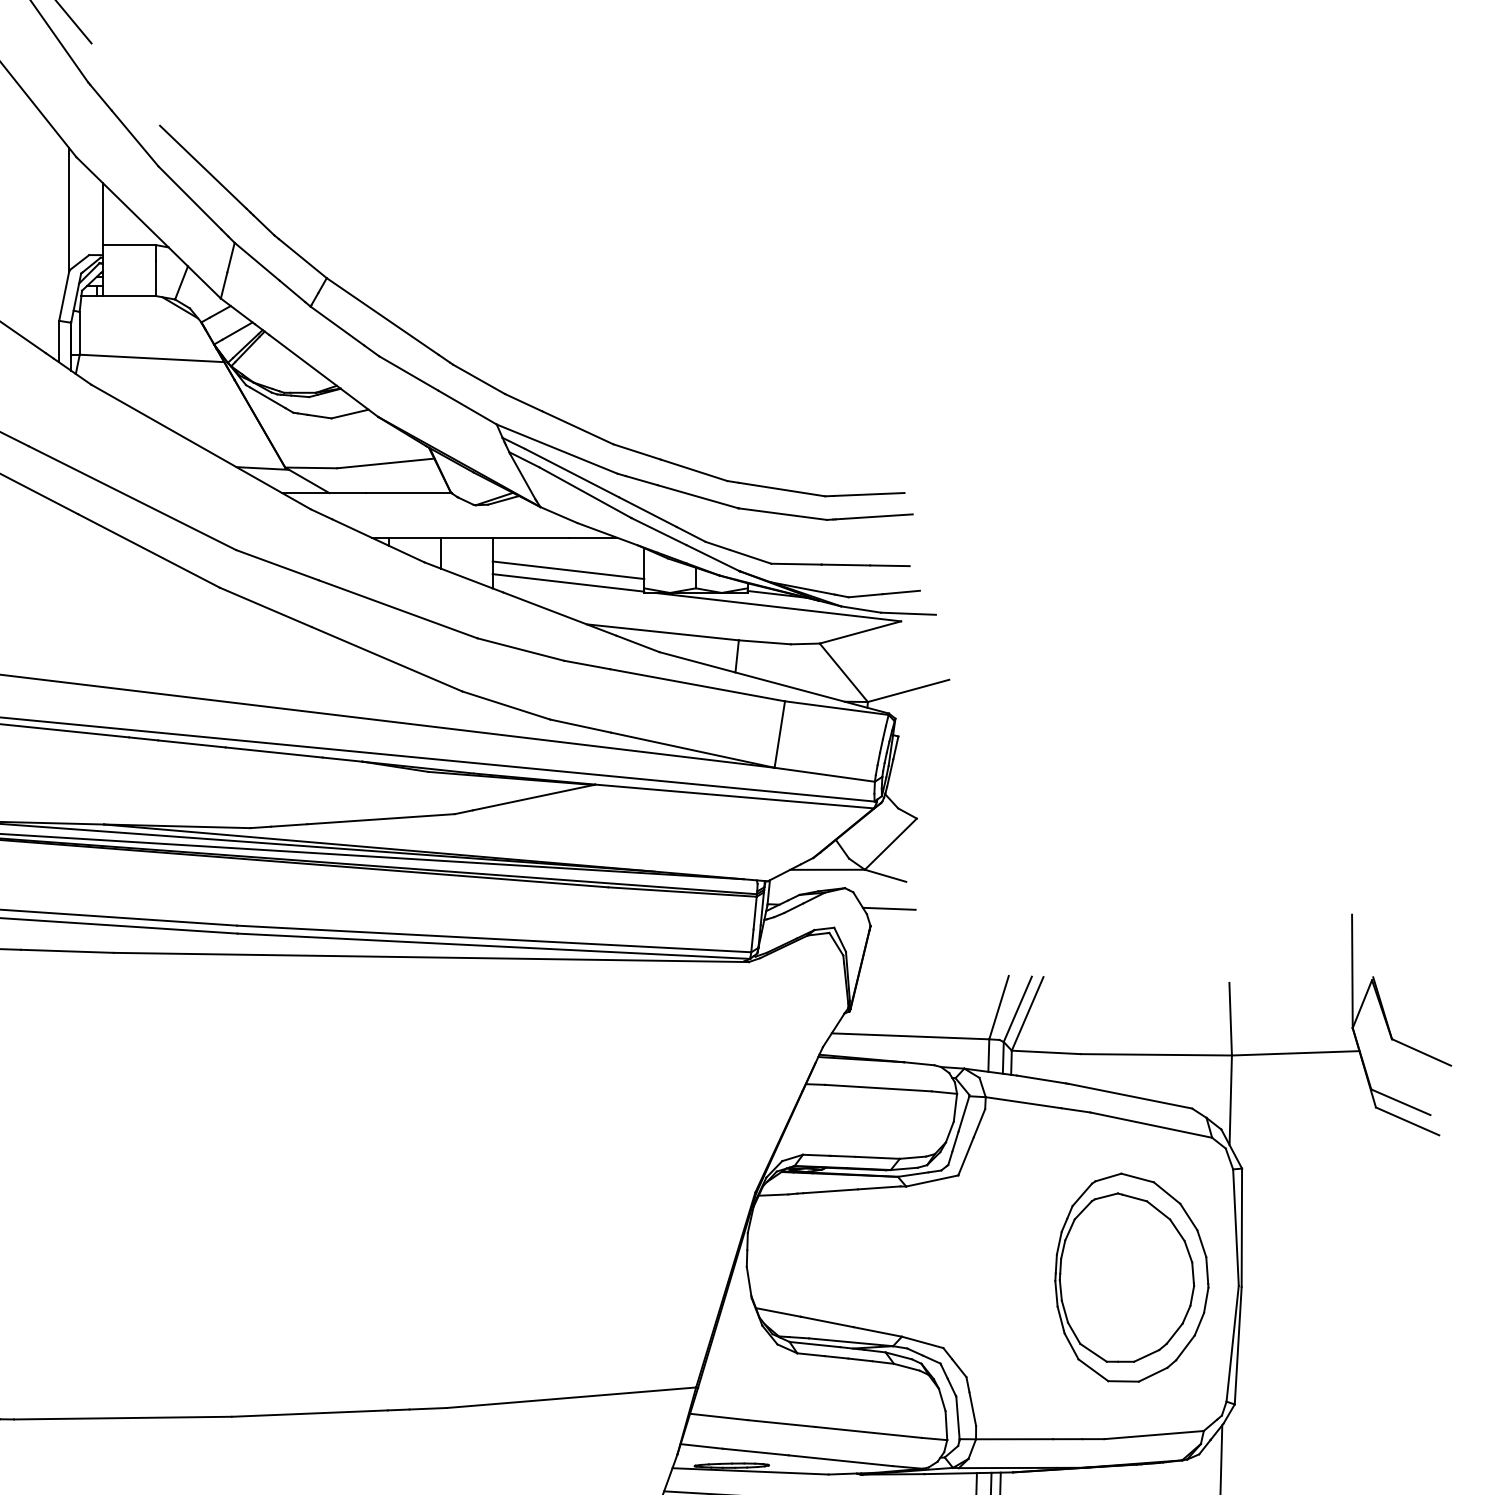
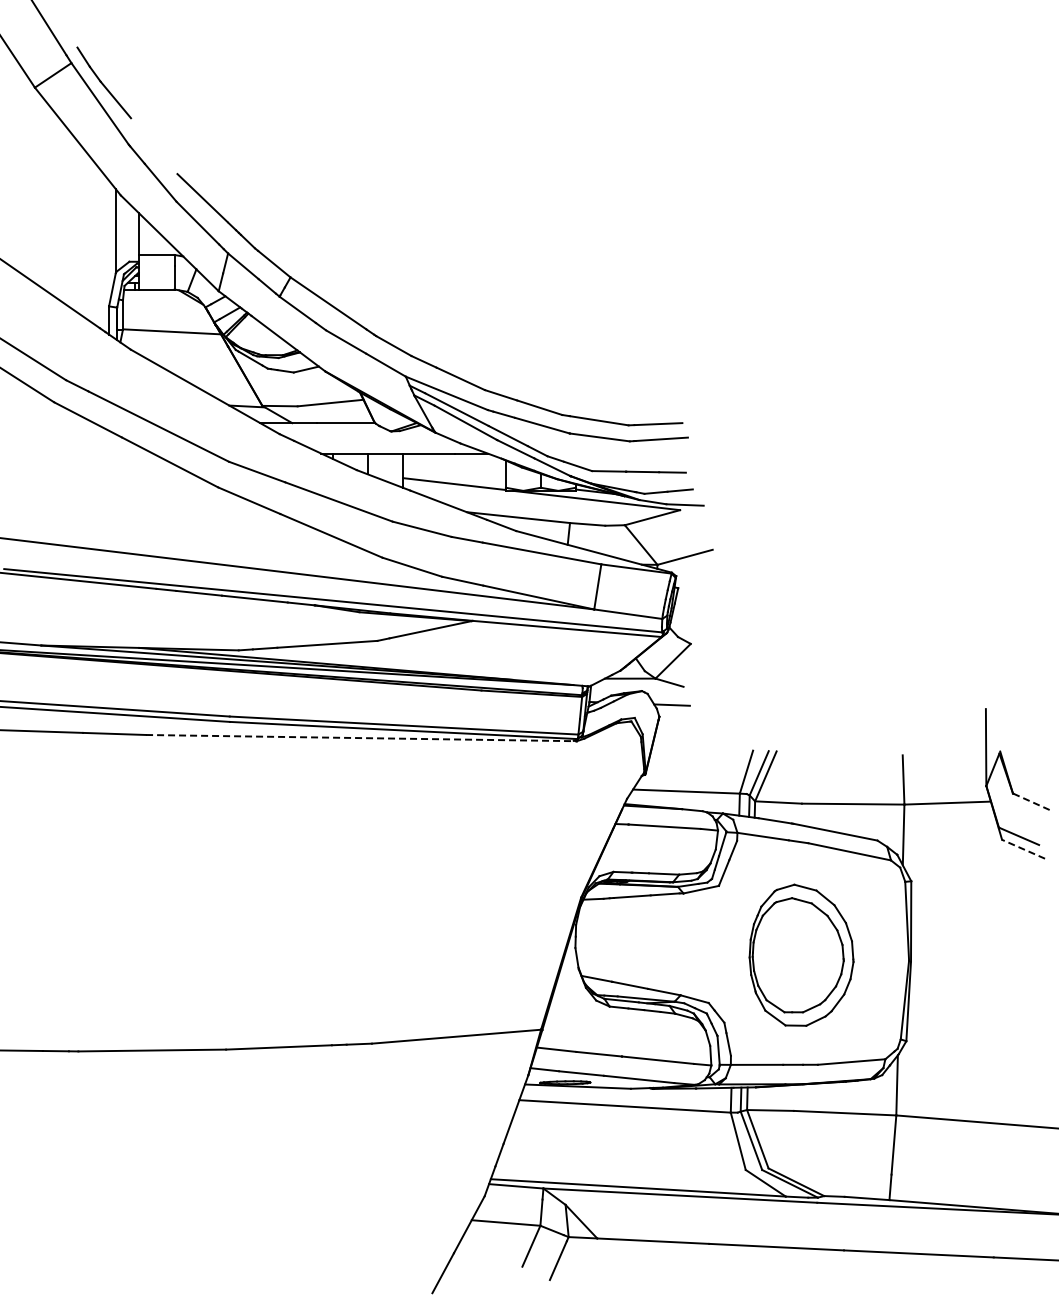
line: (568, 570) -> (454, 475), removed
line: (431, 958) -> (361, 738), solid -> dashed
line: (1422, 1052) -> (1033, 802), solid -> dashed
line: (1407, 1121) -> (1023, 849), solid -> dashed
part: (1131, 1276) -> (801, 954), moved

